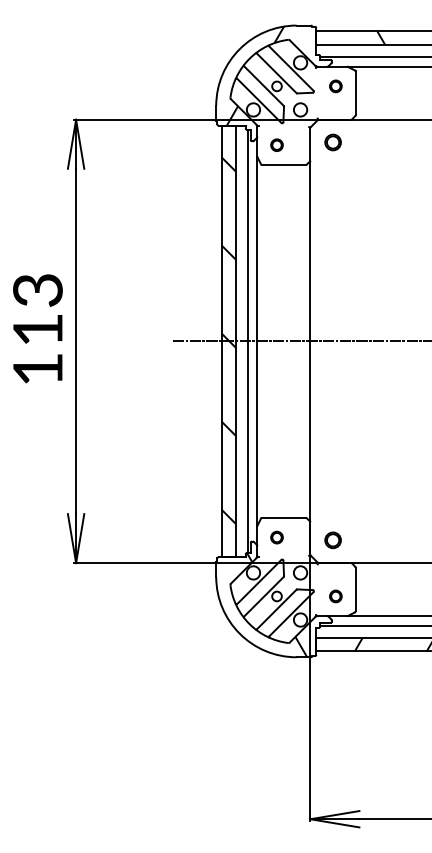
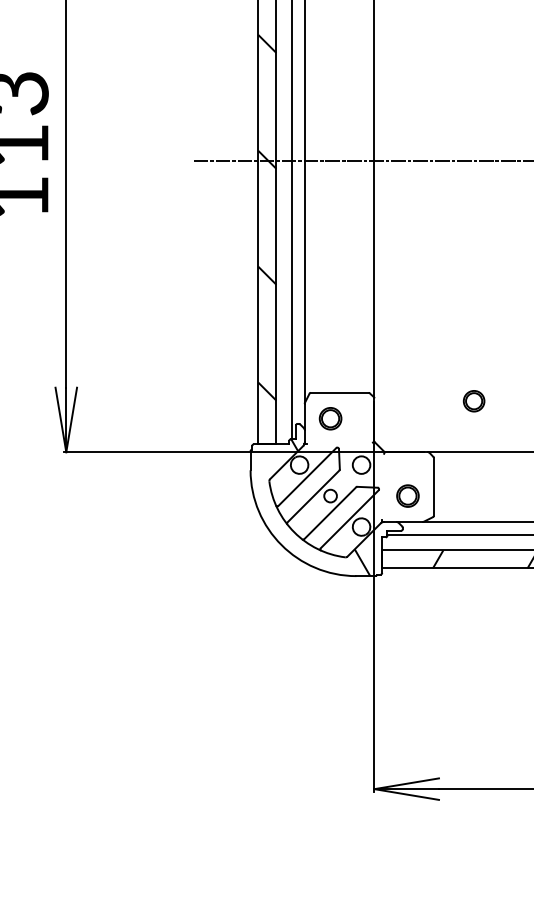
part: (276, 537) -> (329, 418), size x1.4
part: (332, 540) -> (473, 401), moved
part: (335, 596) -> (407, 496), size x1.4

